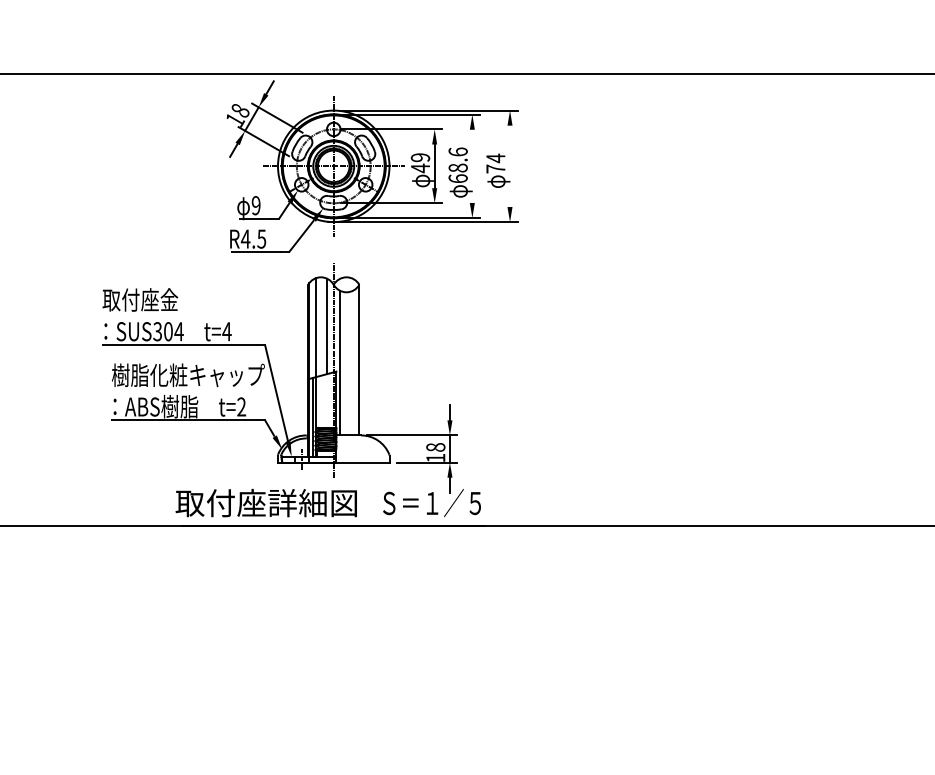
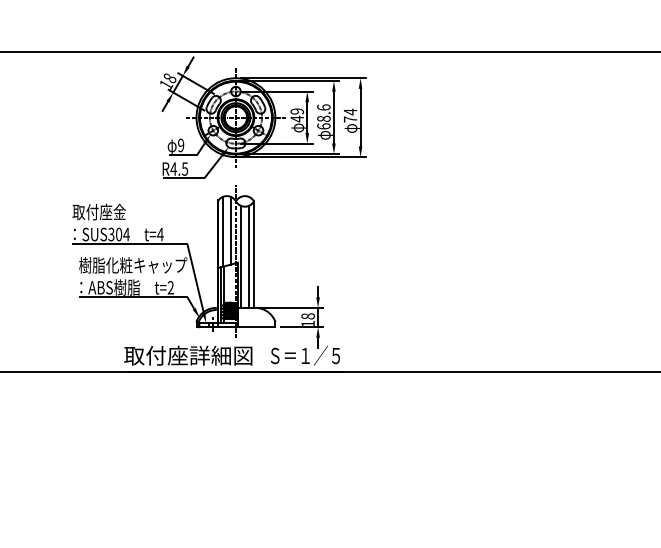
line: (472, 165) -> (334, 117), added
line: (510, 166) -> (360, 117), added
line: (351, 363) -> (248, 257), added

